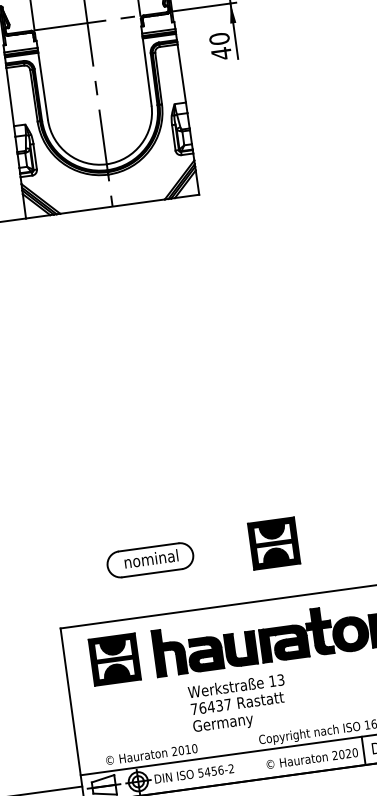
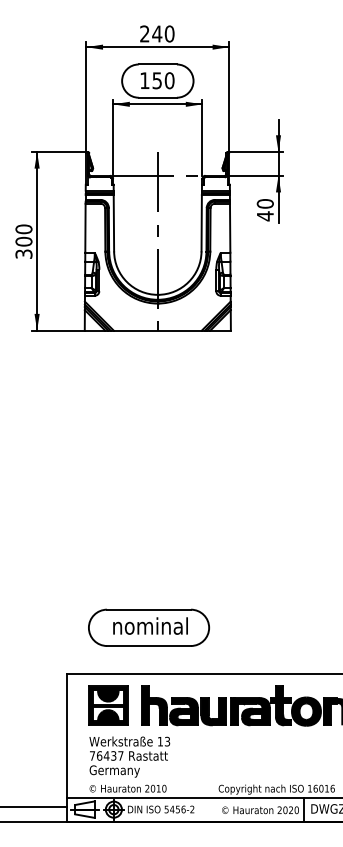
part: (274, 543) -> (253, 627), removed
part: (149, 560) -> (148, 627), size x1.67
text: (238, 703) -> (129, 756), moved

